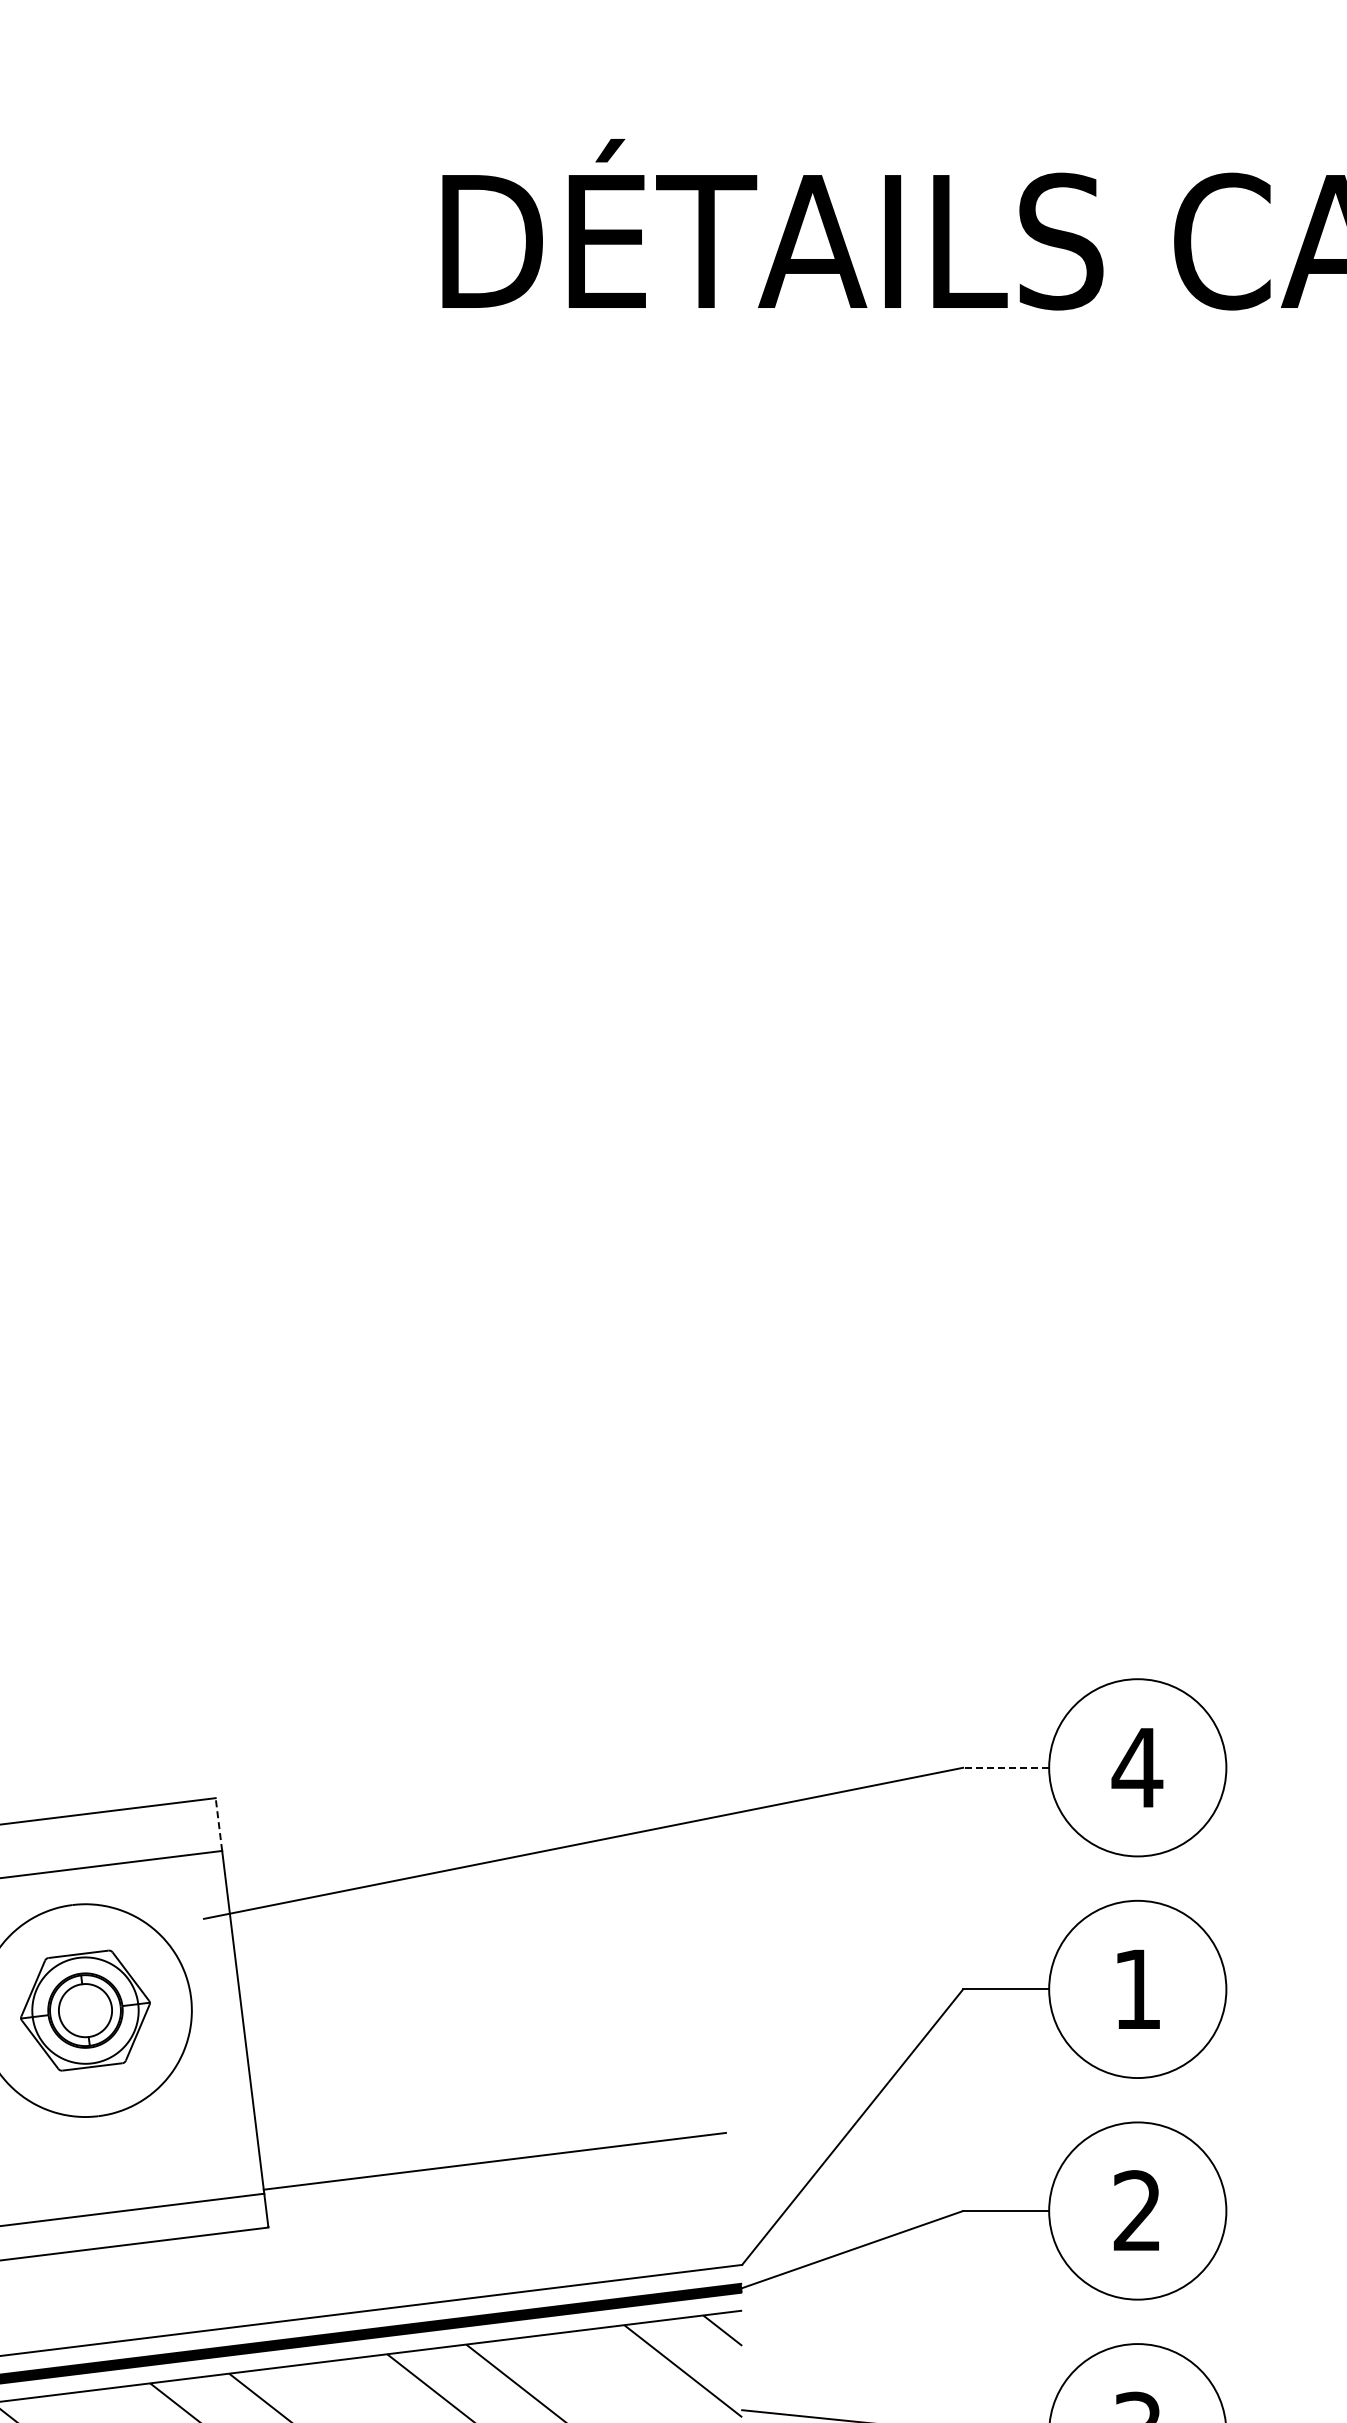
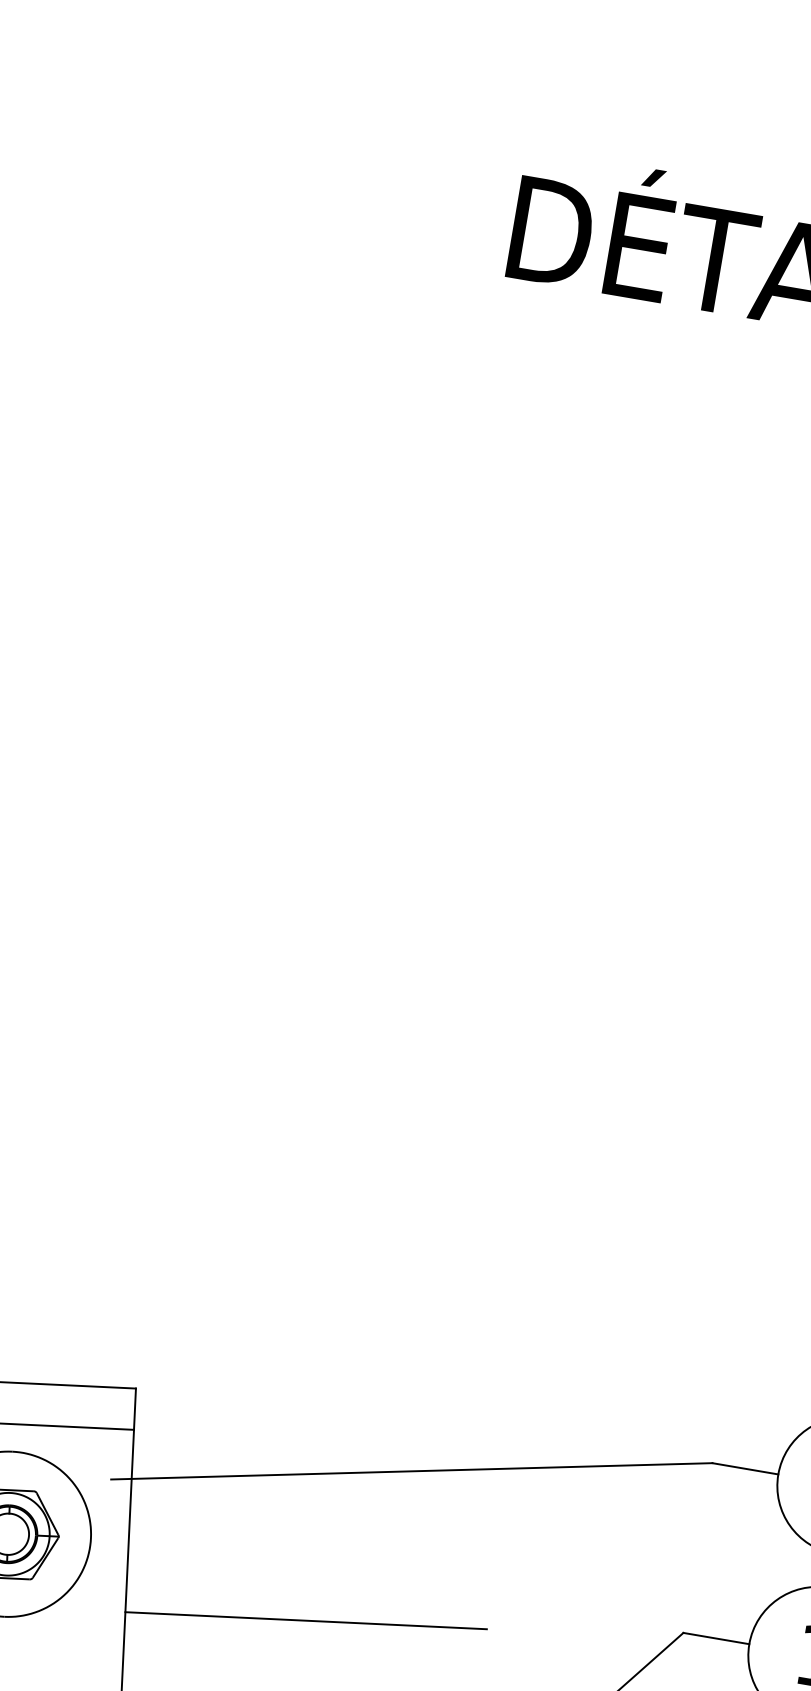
line: (1005, 1767) -> (744, 1468), dashed -> solid
line: (218, 1824) -> (134, 1409), dashed -> solid
line: (481, 2055) -> (305, 1620), added

